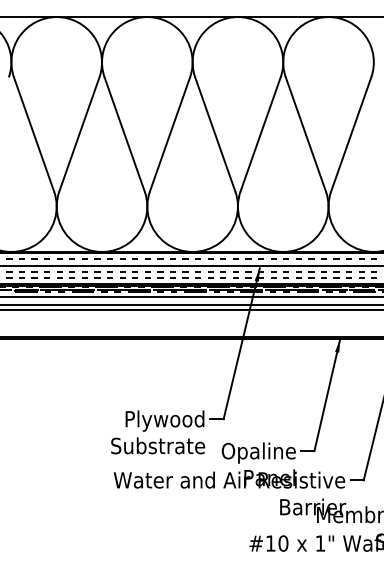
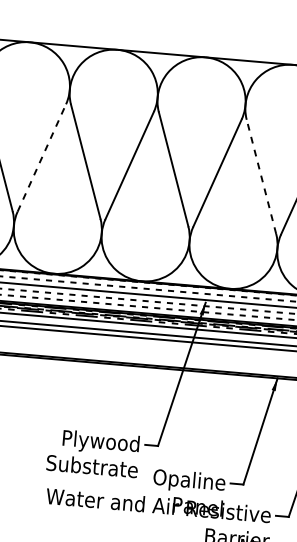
line: (79, 134) -> (41, 158), solid -> dashed
line: (305, 134) -> (261, 176), solid -> dashed

